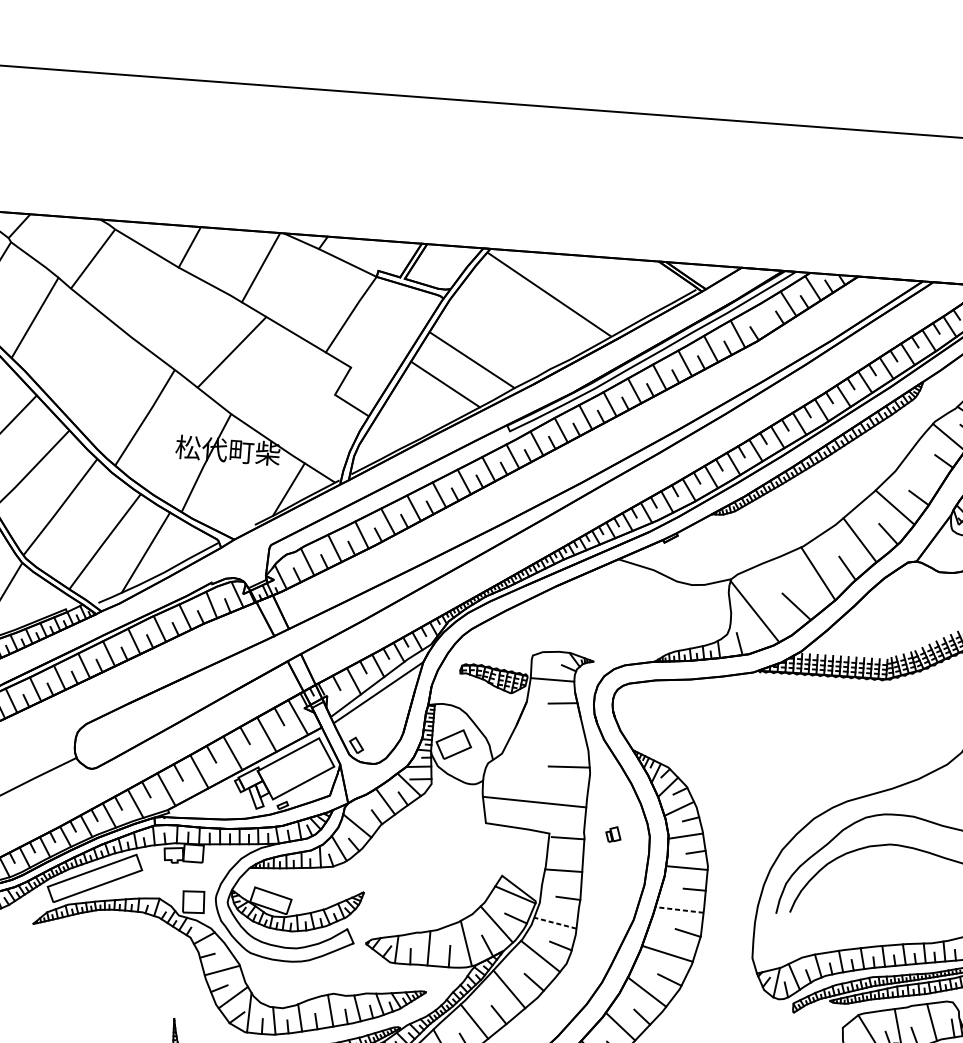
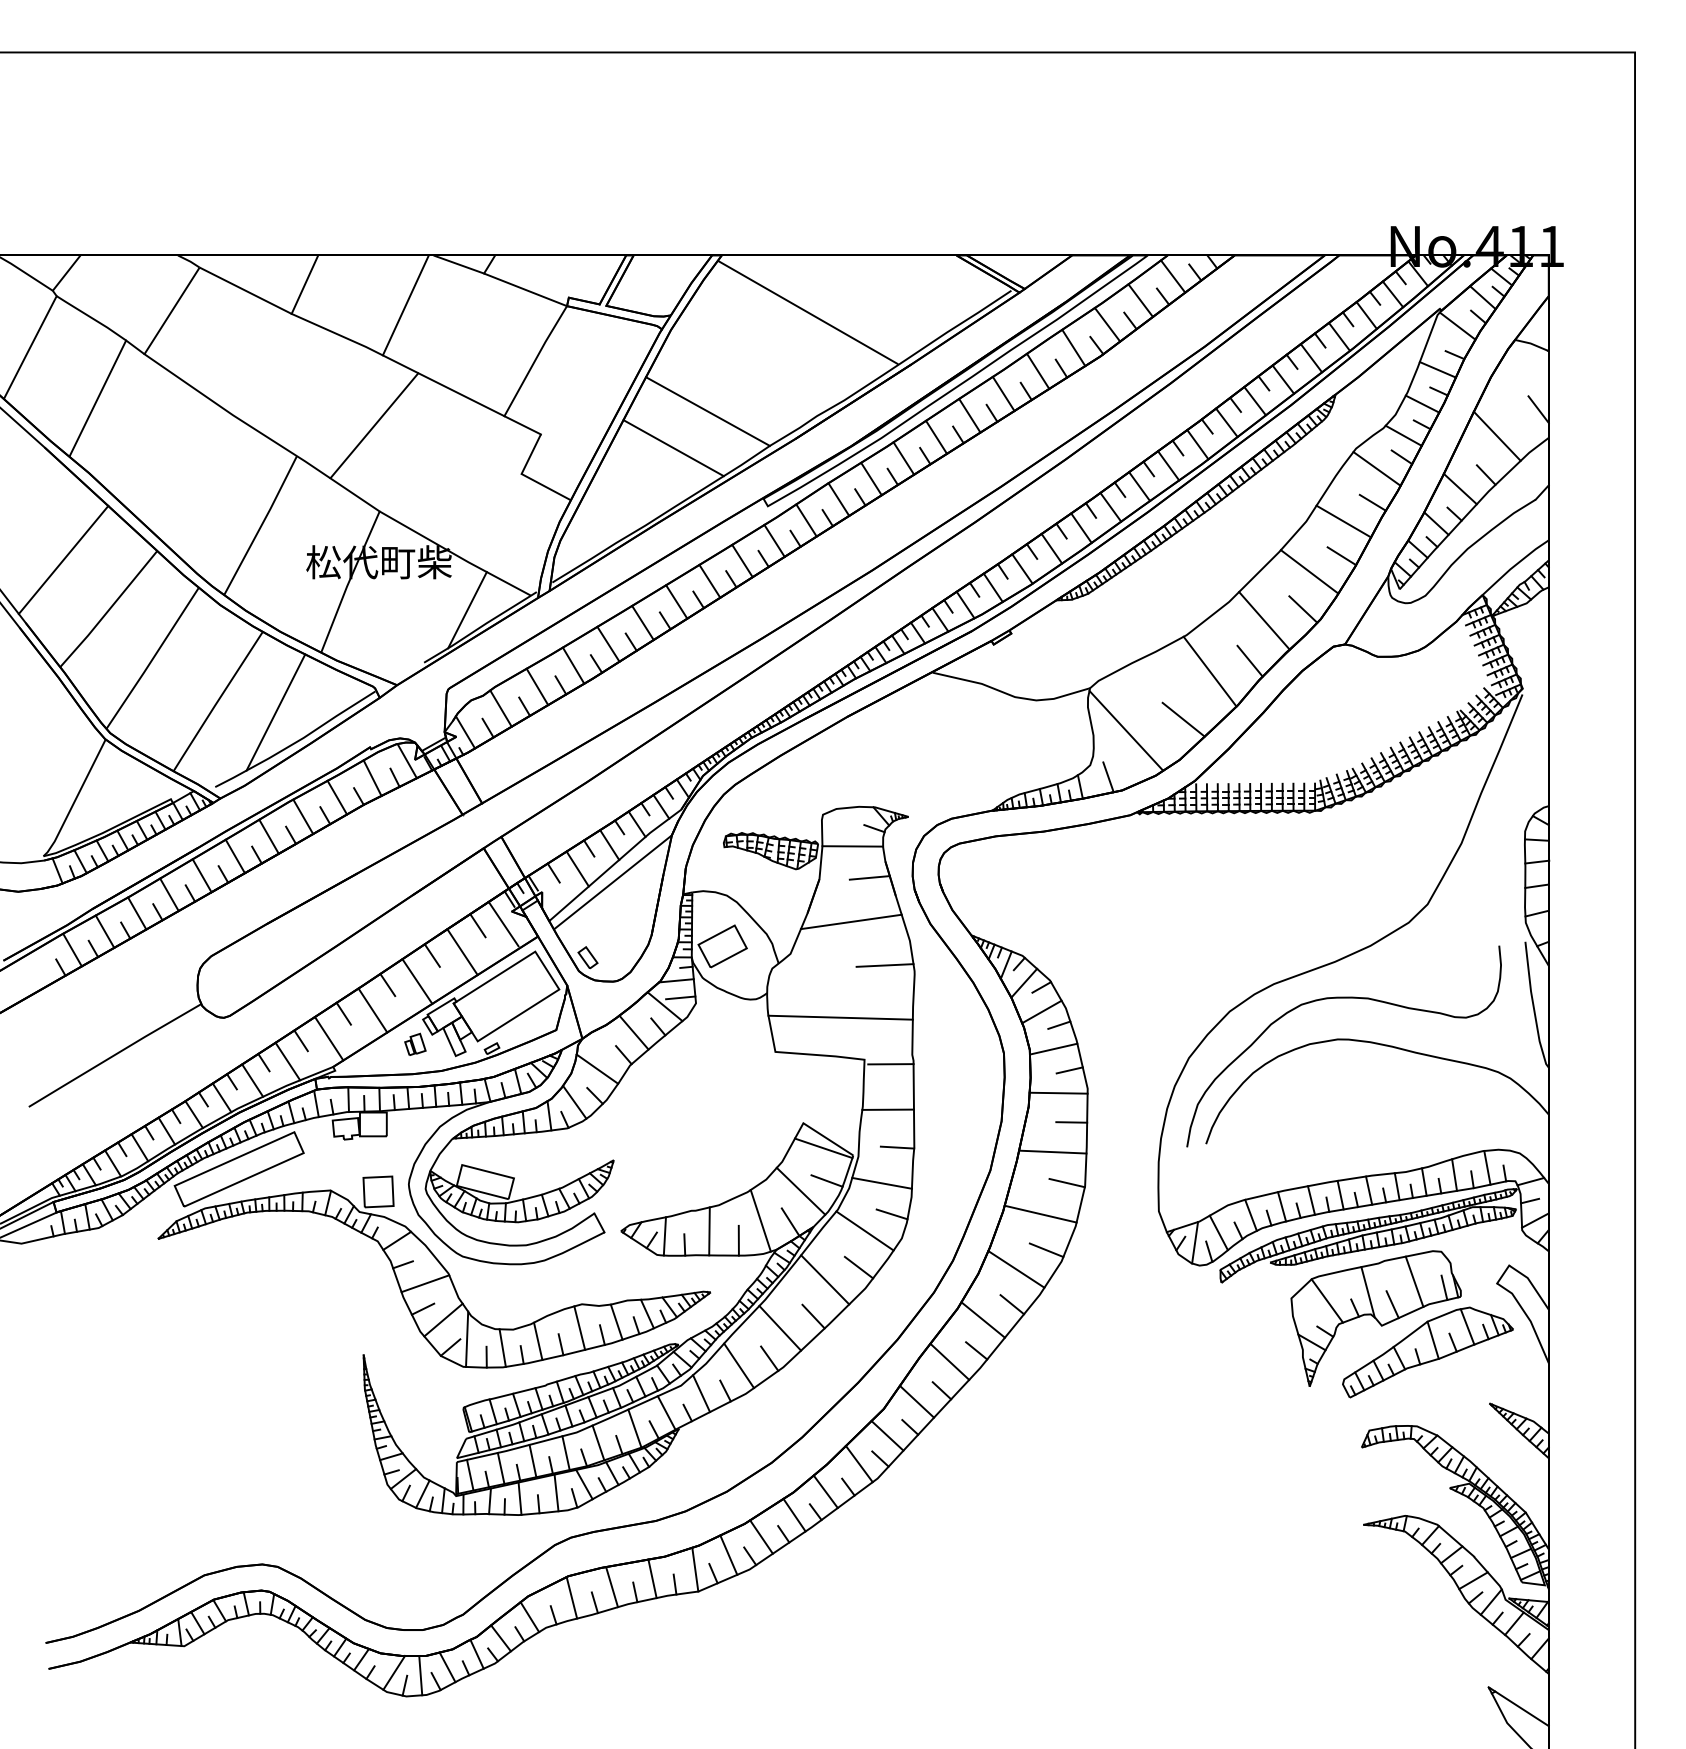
line: (763, 319) -> (1107, 324), added
line: (922, 473) -> (1343, 521), added
line: (546, 733) -> (850, 921), added
part: (613, 833) -> (415, 1043), moved
line: (679, 910) -> (1052, 1152), dashed -> solid
line: (554, 923) -> (881, 1183), dashed -> solid

